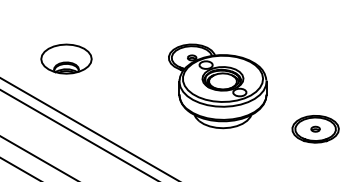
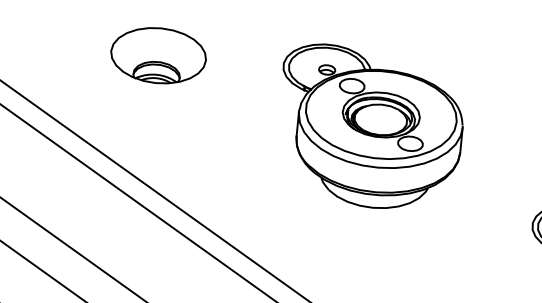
part: (66, 58) -> (158, 54), moved
part: (217, 86) -> (369, 128), moved

